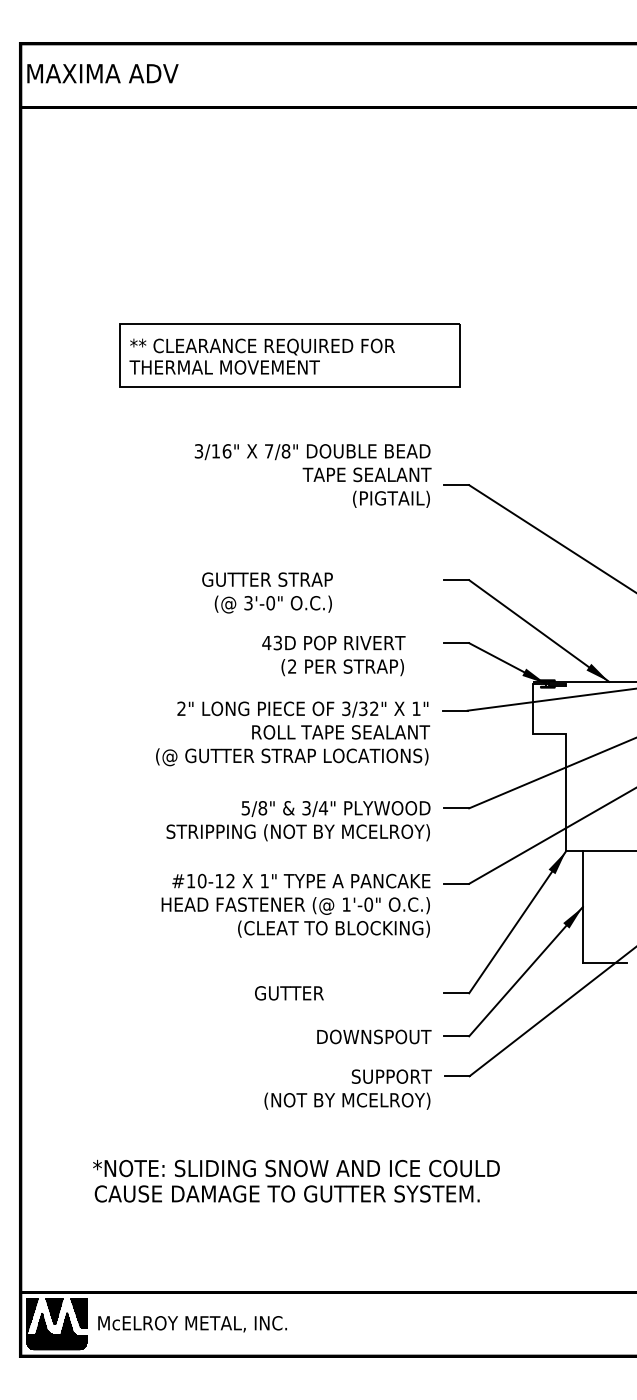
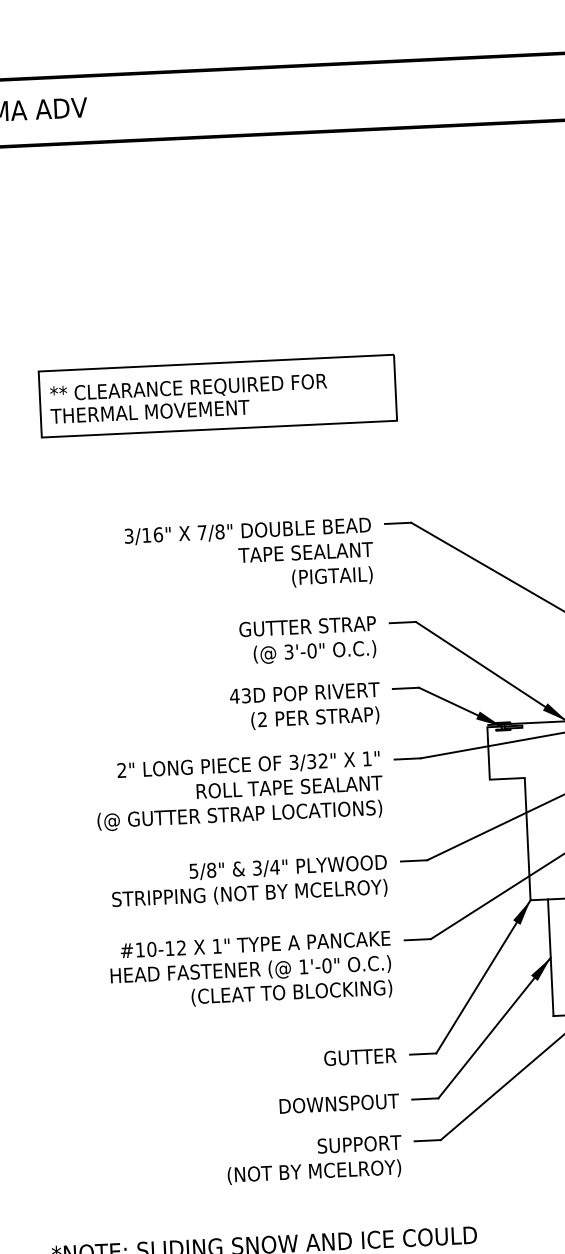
text: (312, 475) -> (248, 555), moved
text: (267, 592) -> (308, 639), moved
text: (333, 655) -> (305, 706), moved
text: (289, 993) -> (360, 1057), moved

